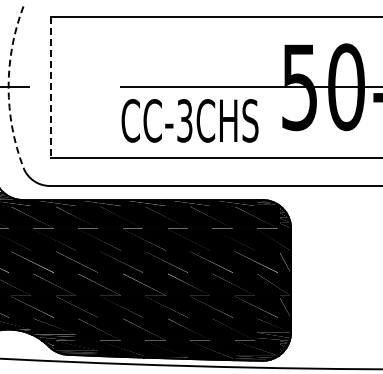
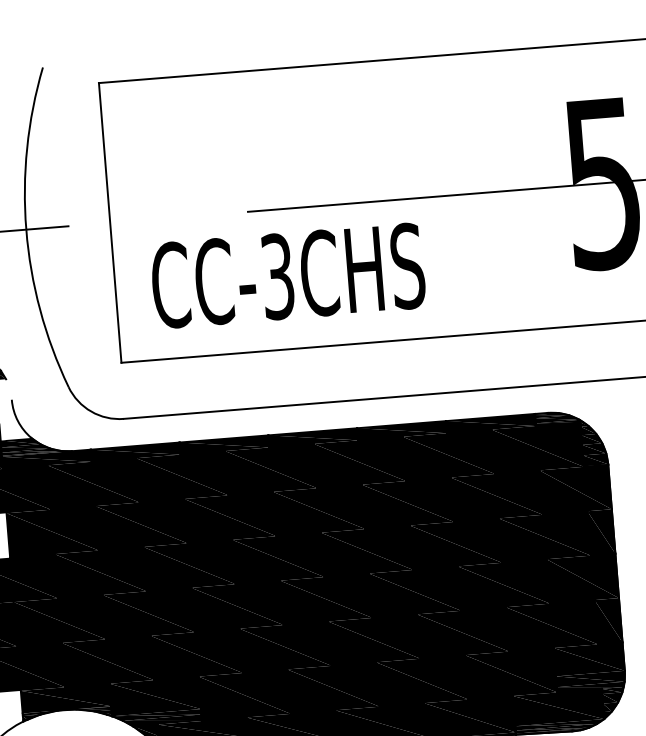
arc: (8, 87) -> (26, 230), dashed -> solid
line: (50, 87) -> (109, 223), dashed -> solid
text: (189, 120) -> (286, 275), moved

